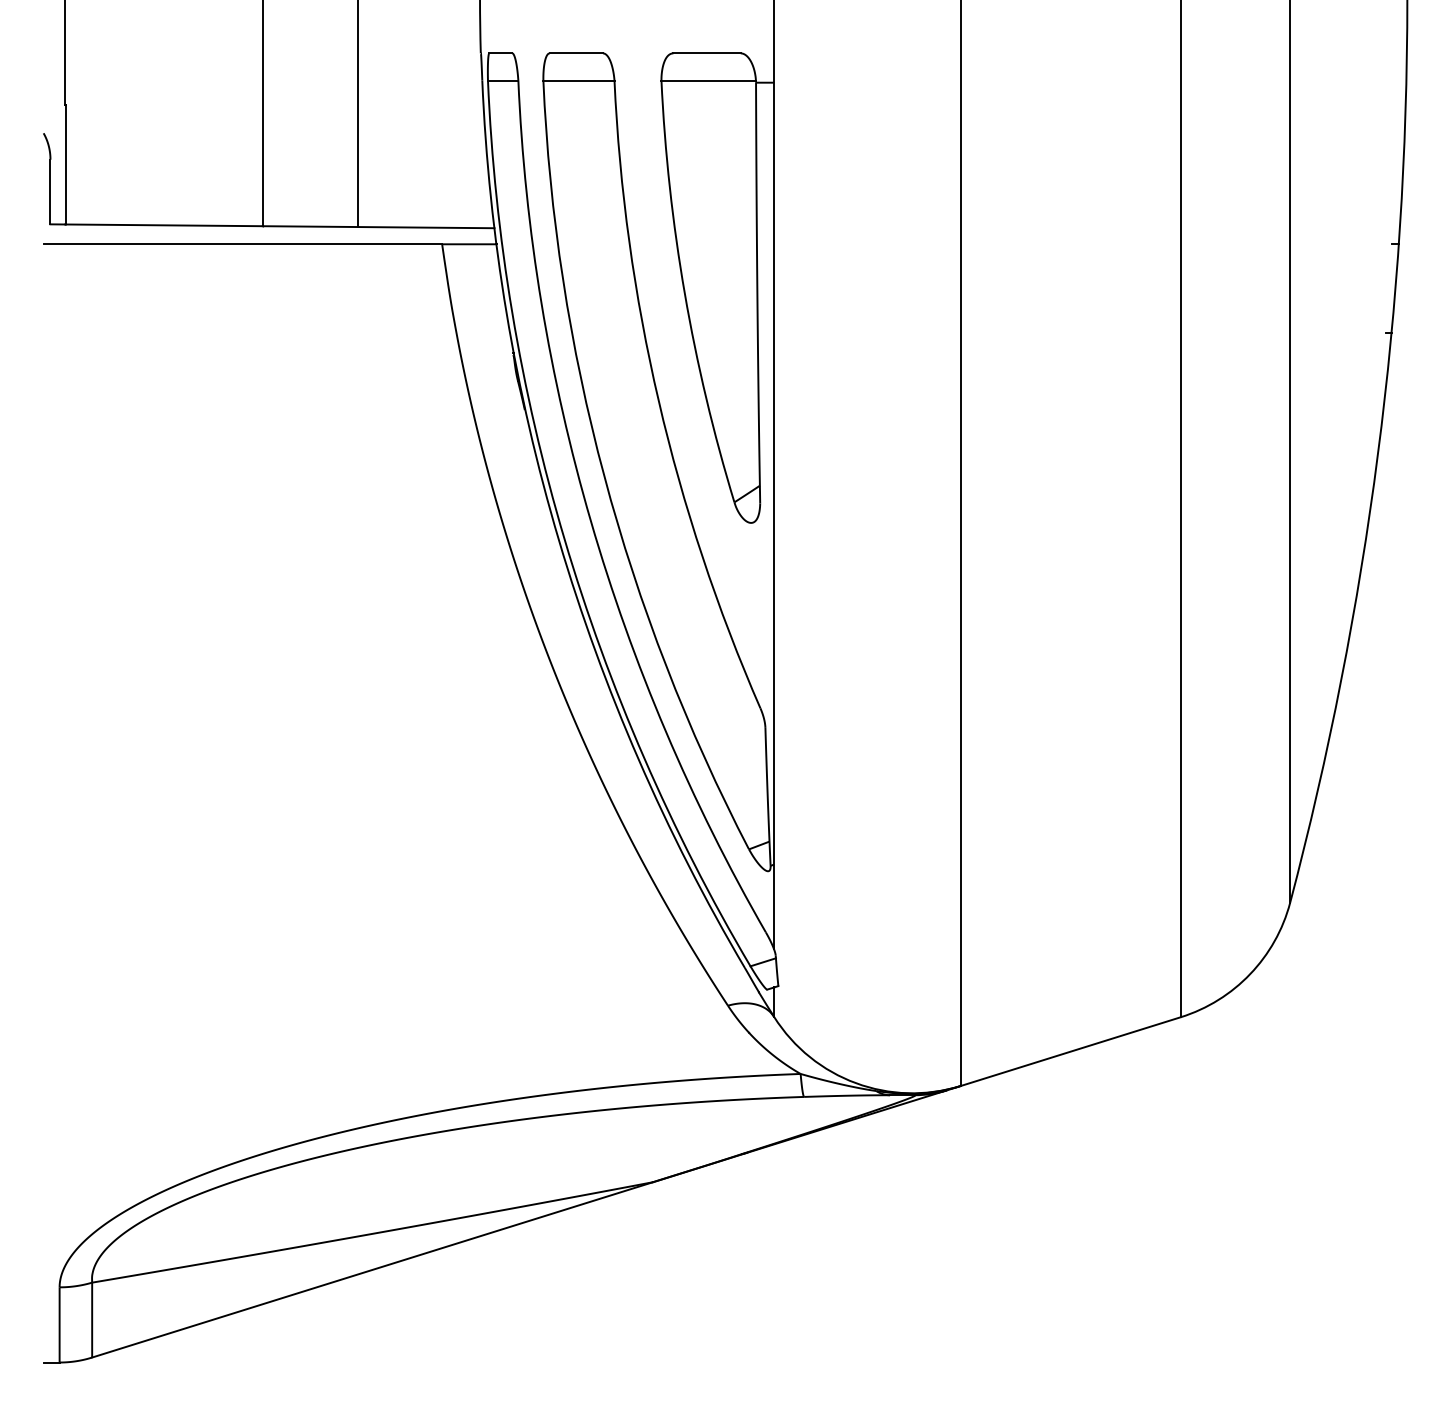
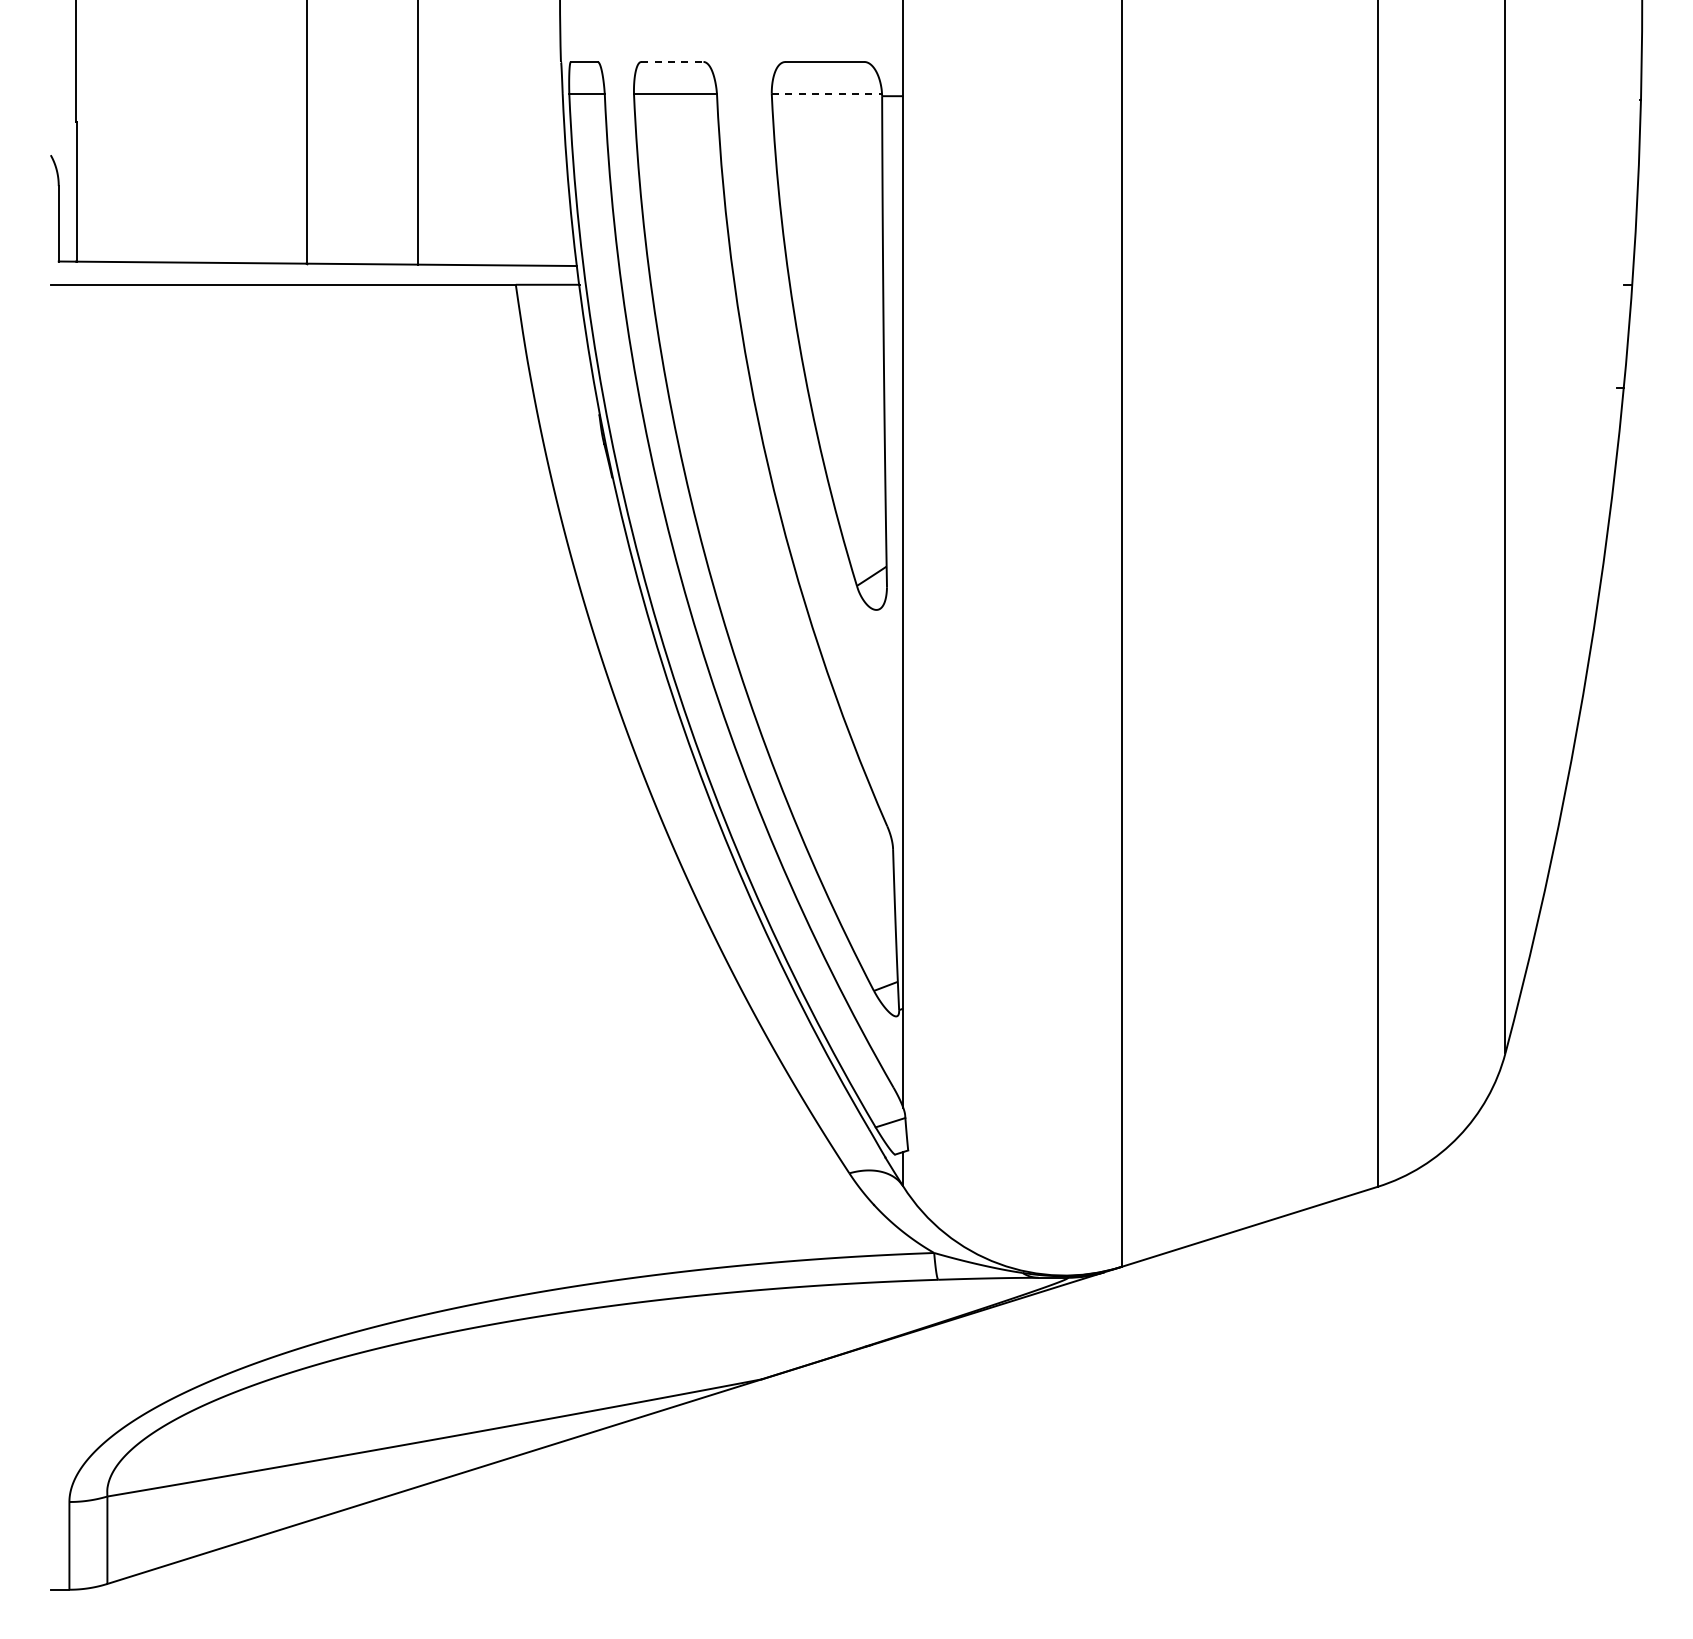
line: (576, 52) -> (672, 61), solid -> dashed
line: (708, 80) -> (826, 93), solid -> dashed

